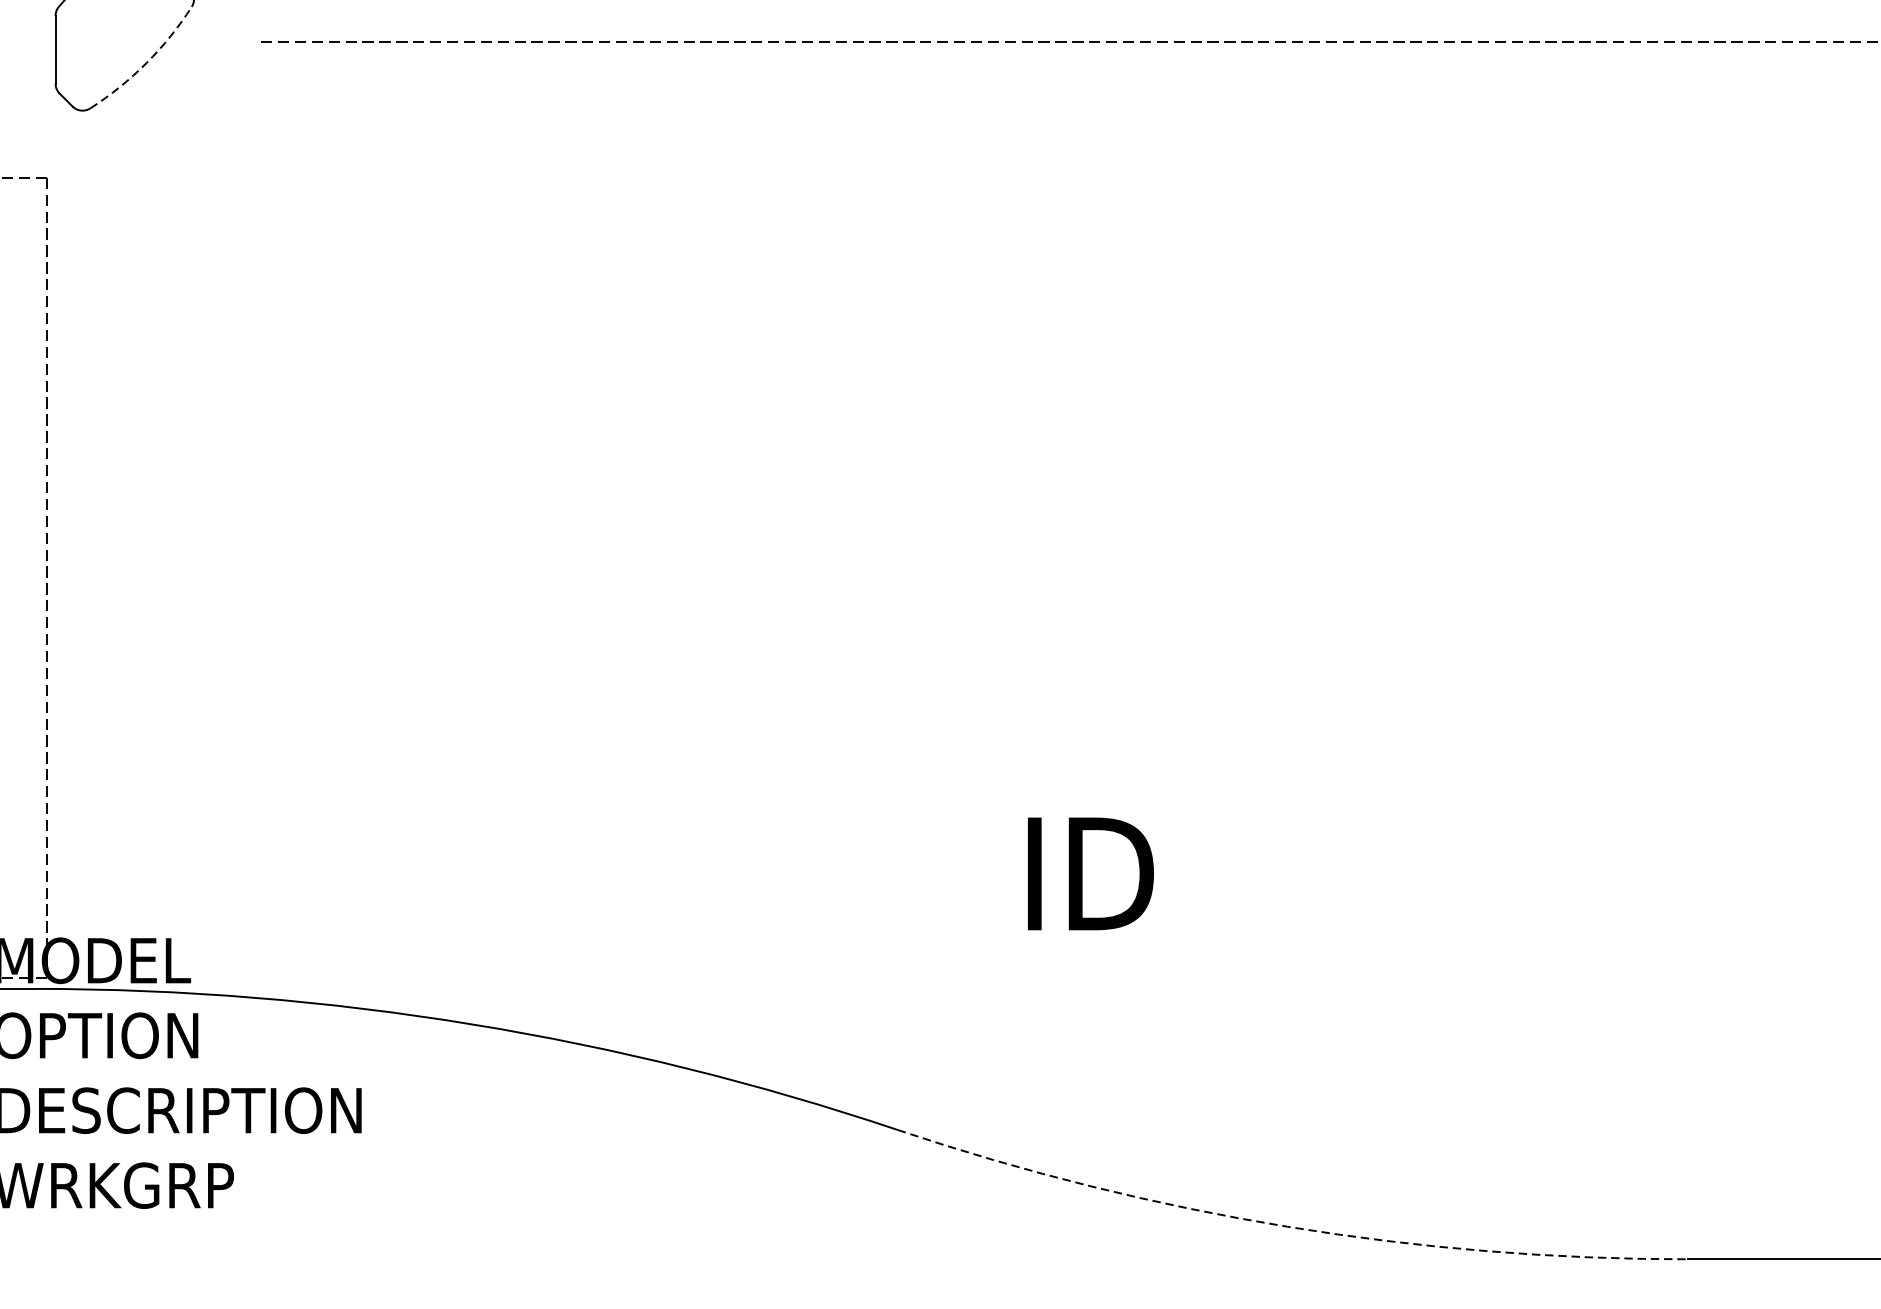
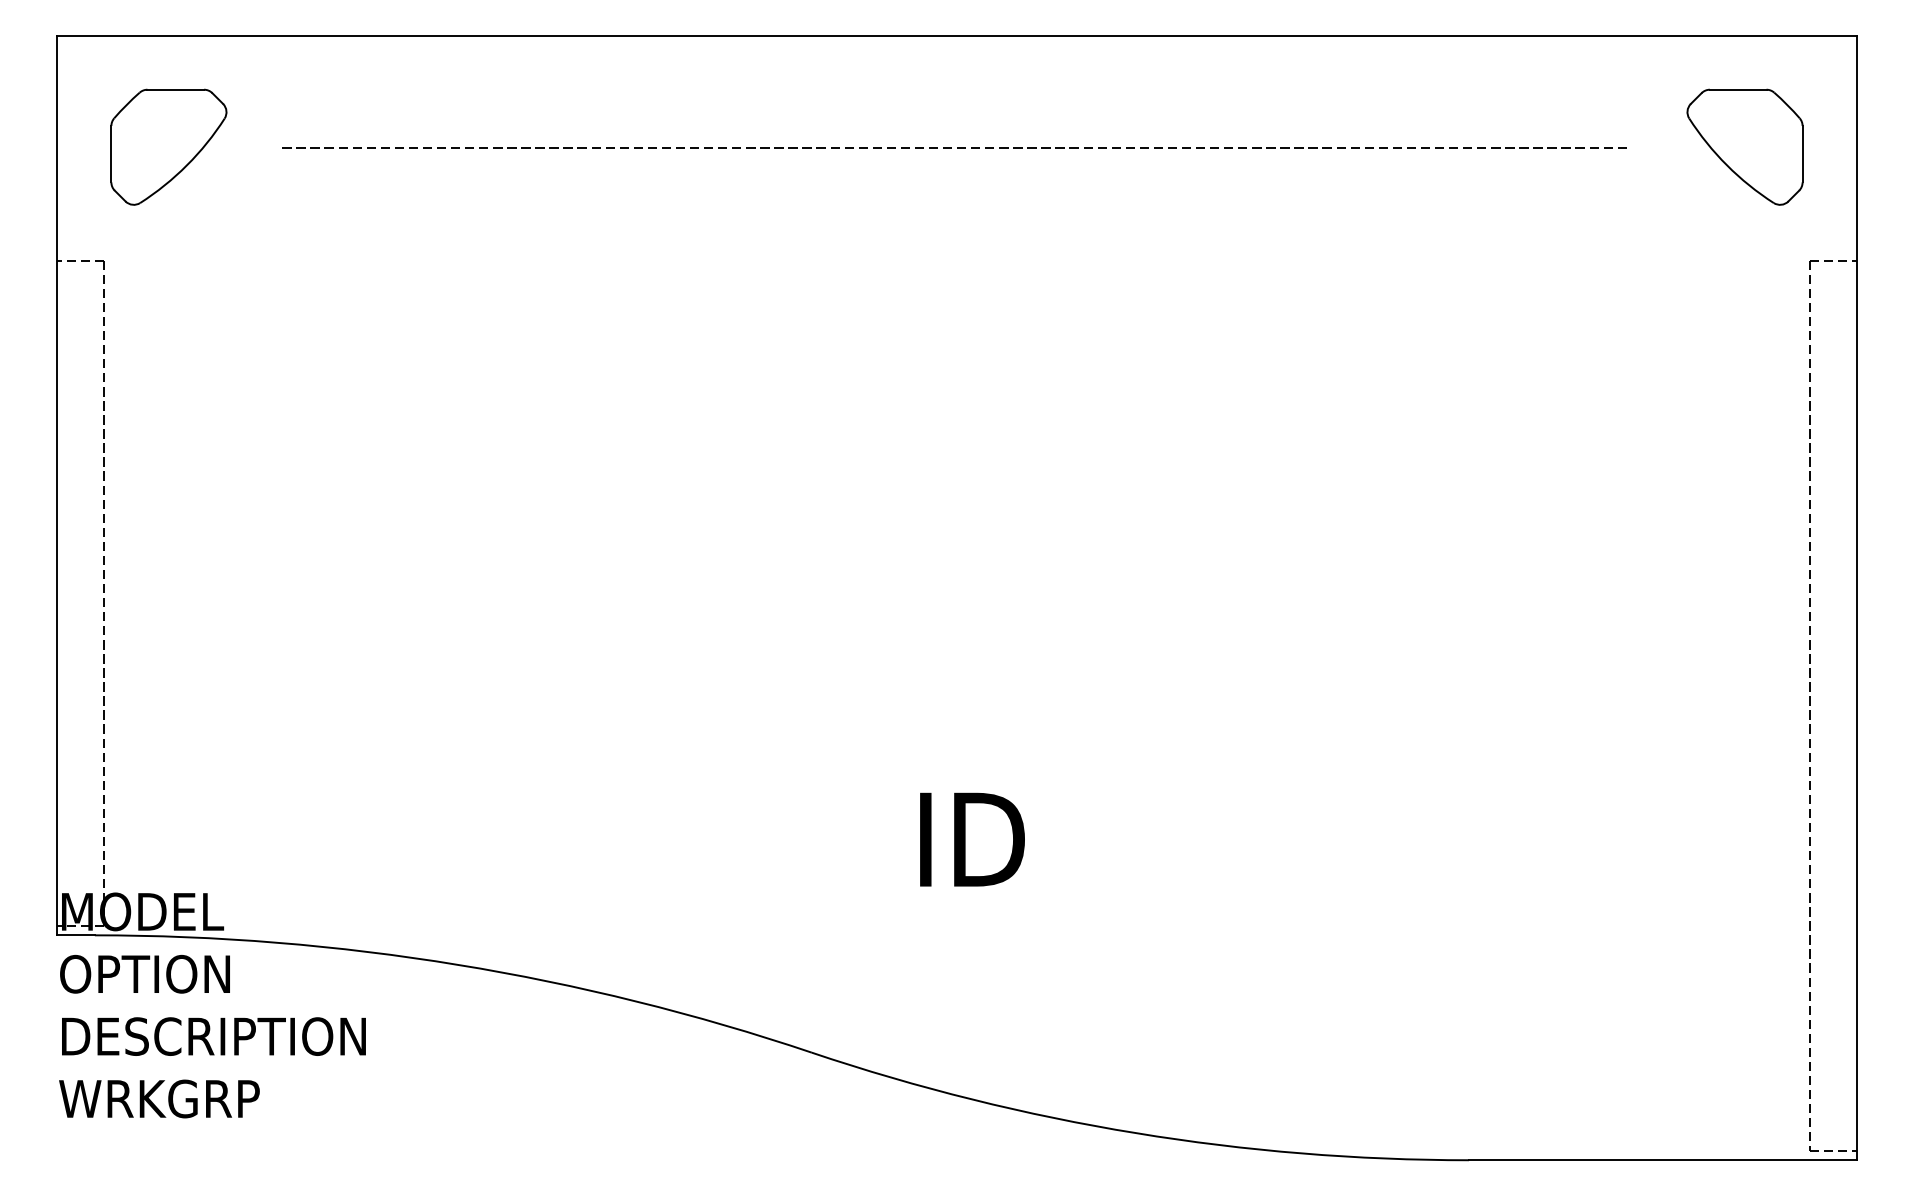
arc: (147, 63) -> (187, 165), dashed -> solid
arc: (1288, 1227) -> (1136, 1133), dashed -> solid

